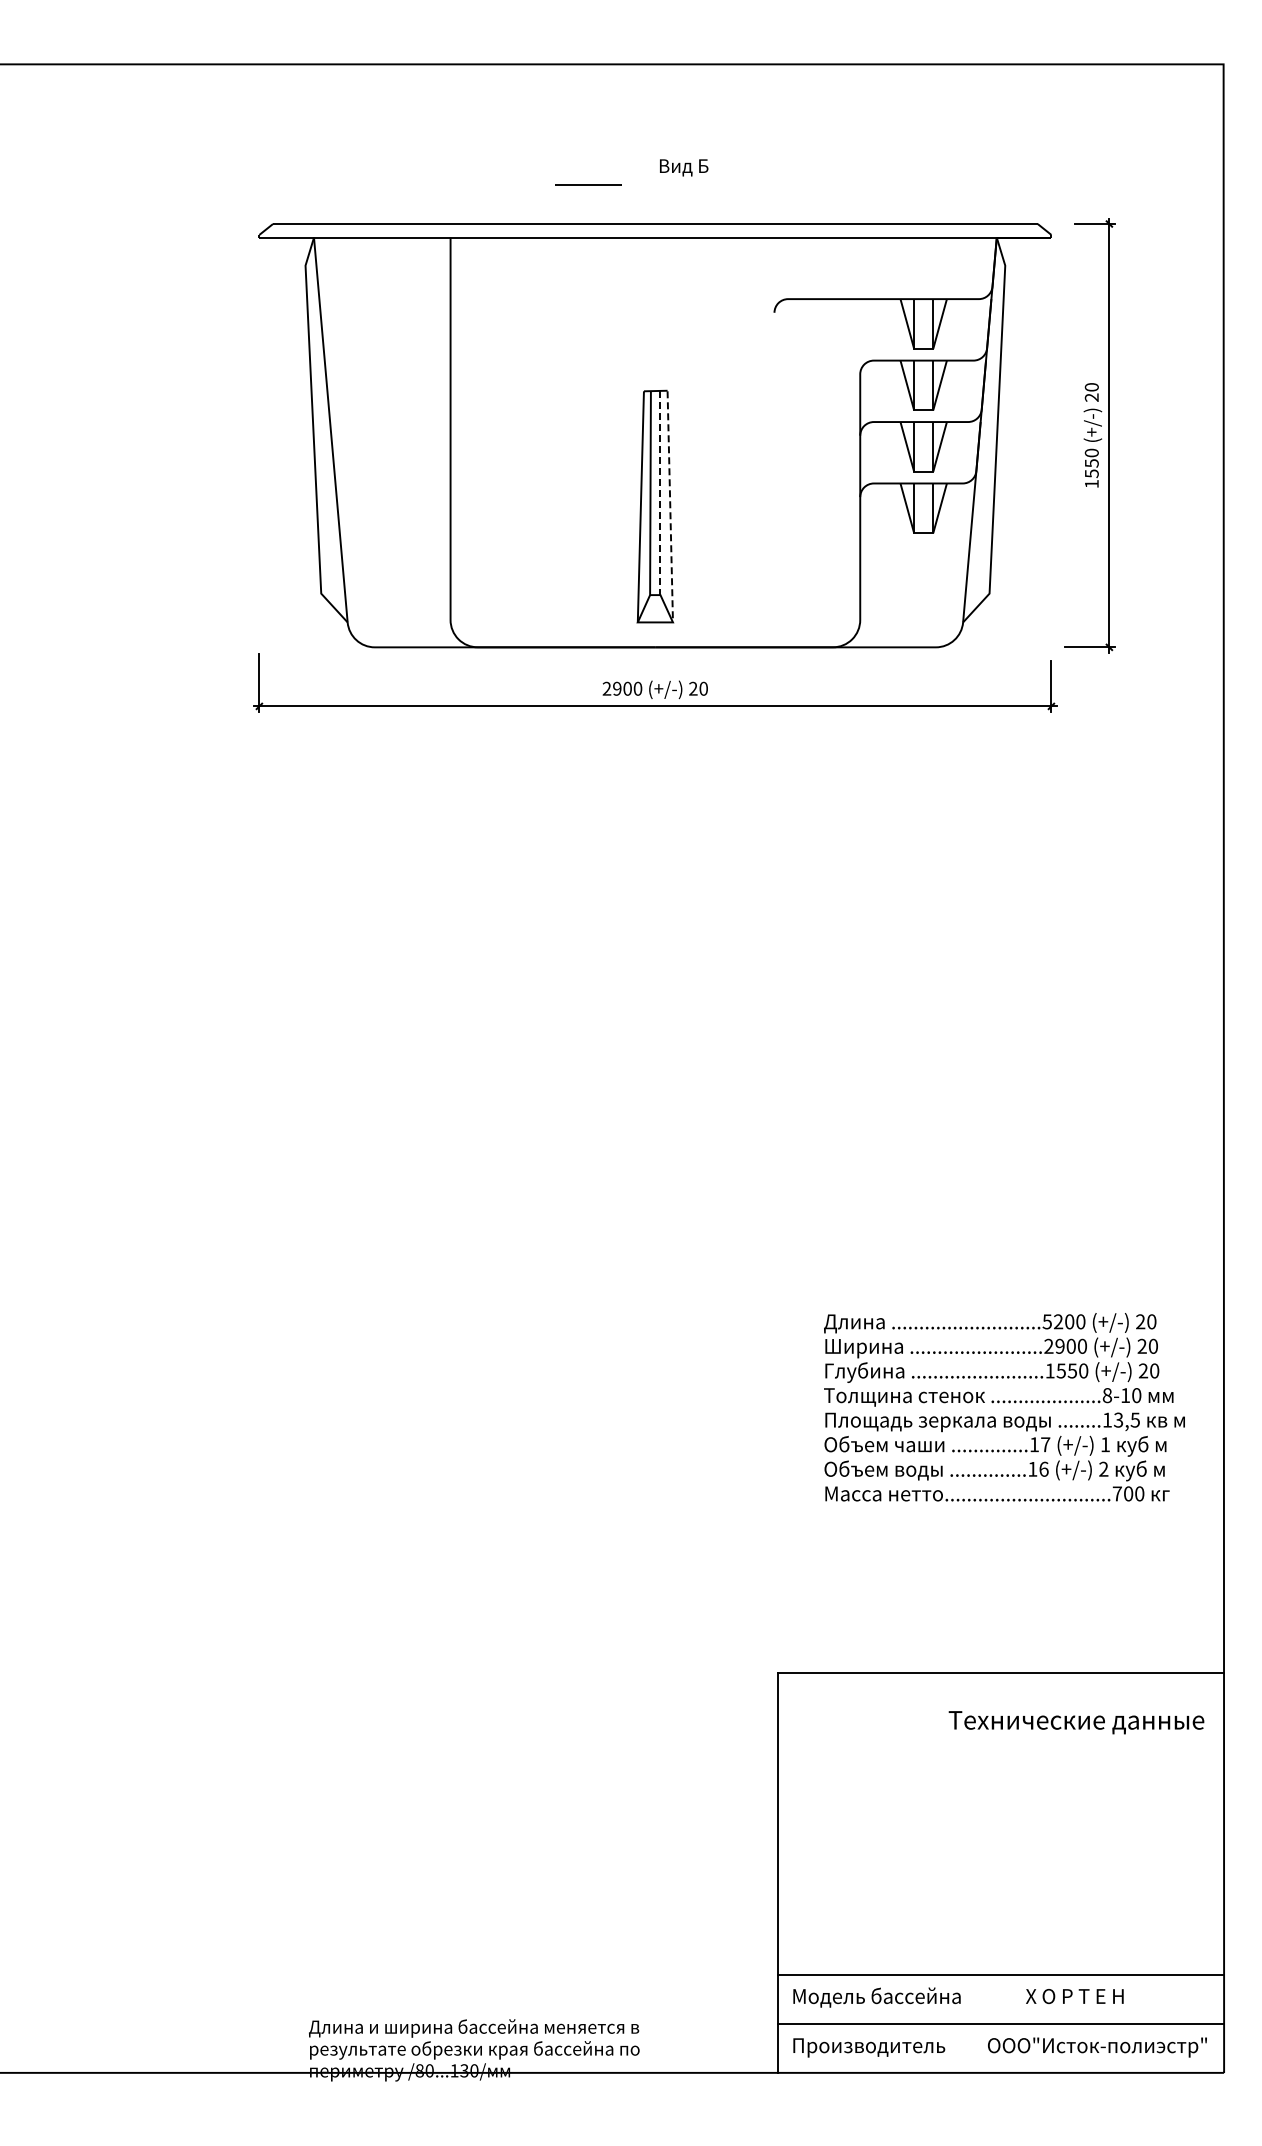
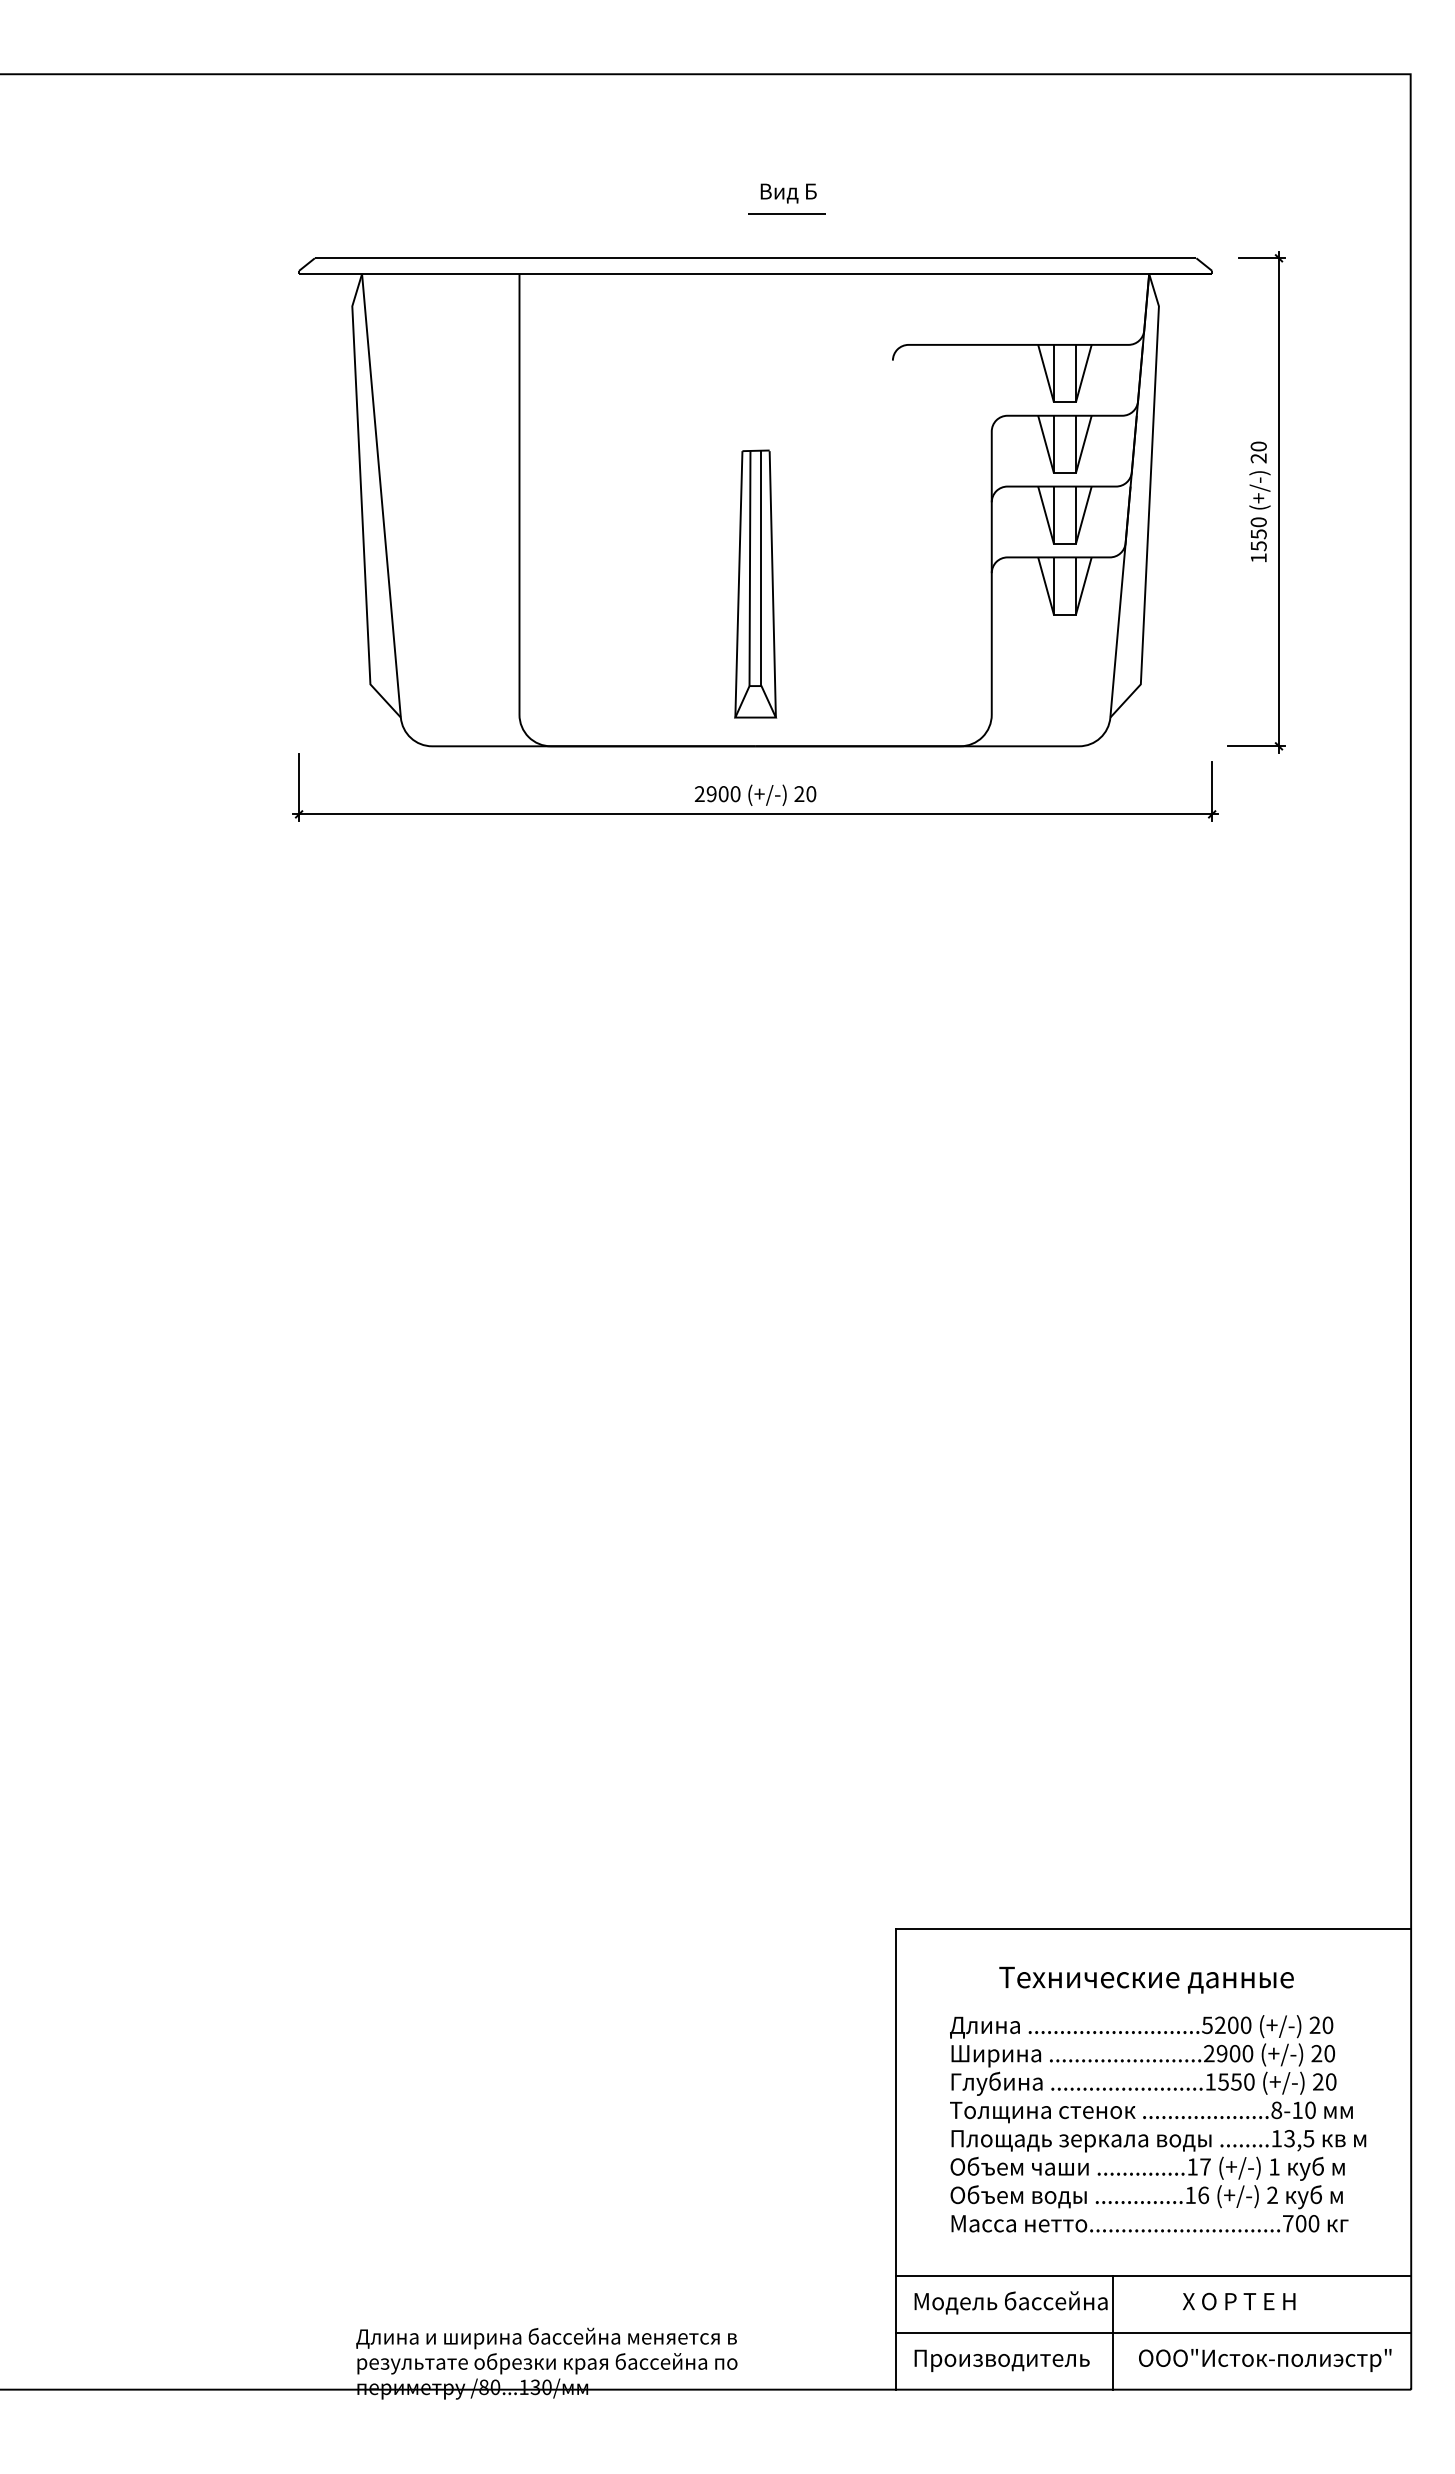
line: (588, 184) -> (786, 212), moved
line: (660, 493) -> (761, 568), dashed -> solid
line: (670, 506) -> (773, 583), dashed -> solid
text: (1004, 1407) -> (1158, 2124), moved
text: (1076, 1722) -> (1146, 1979), moved
line: (965, 2023) -> (1113, 2332), added

